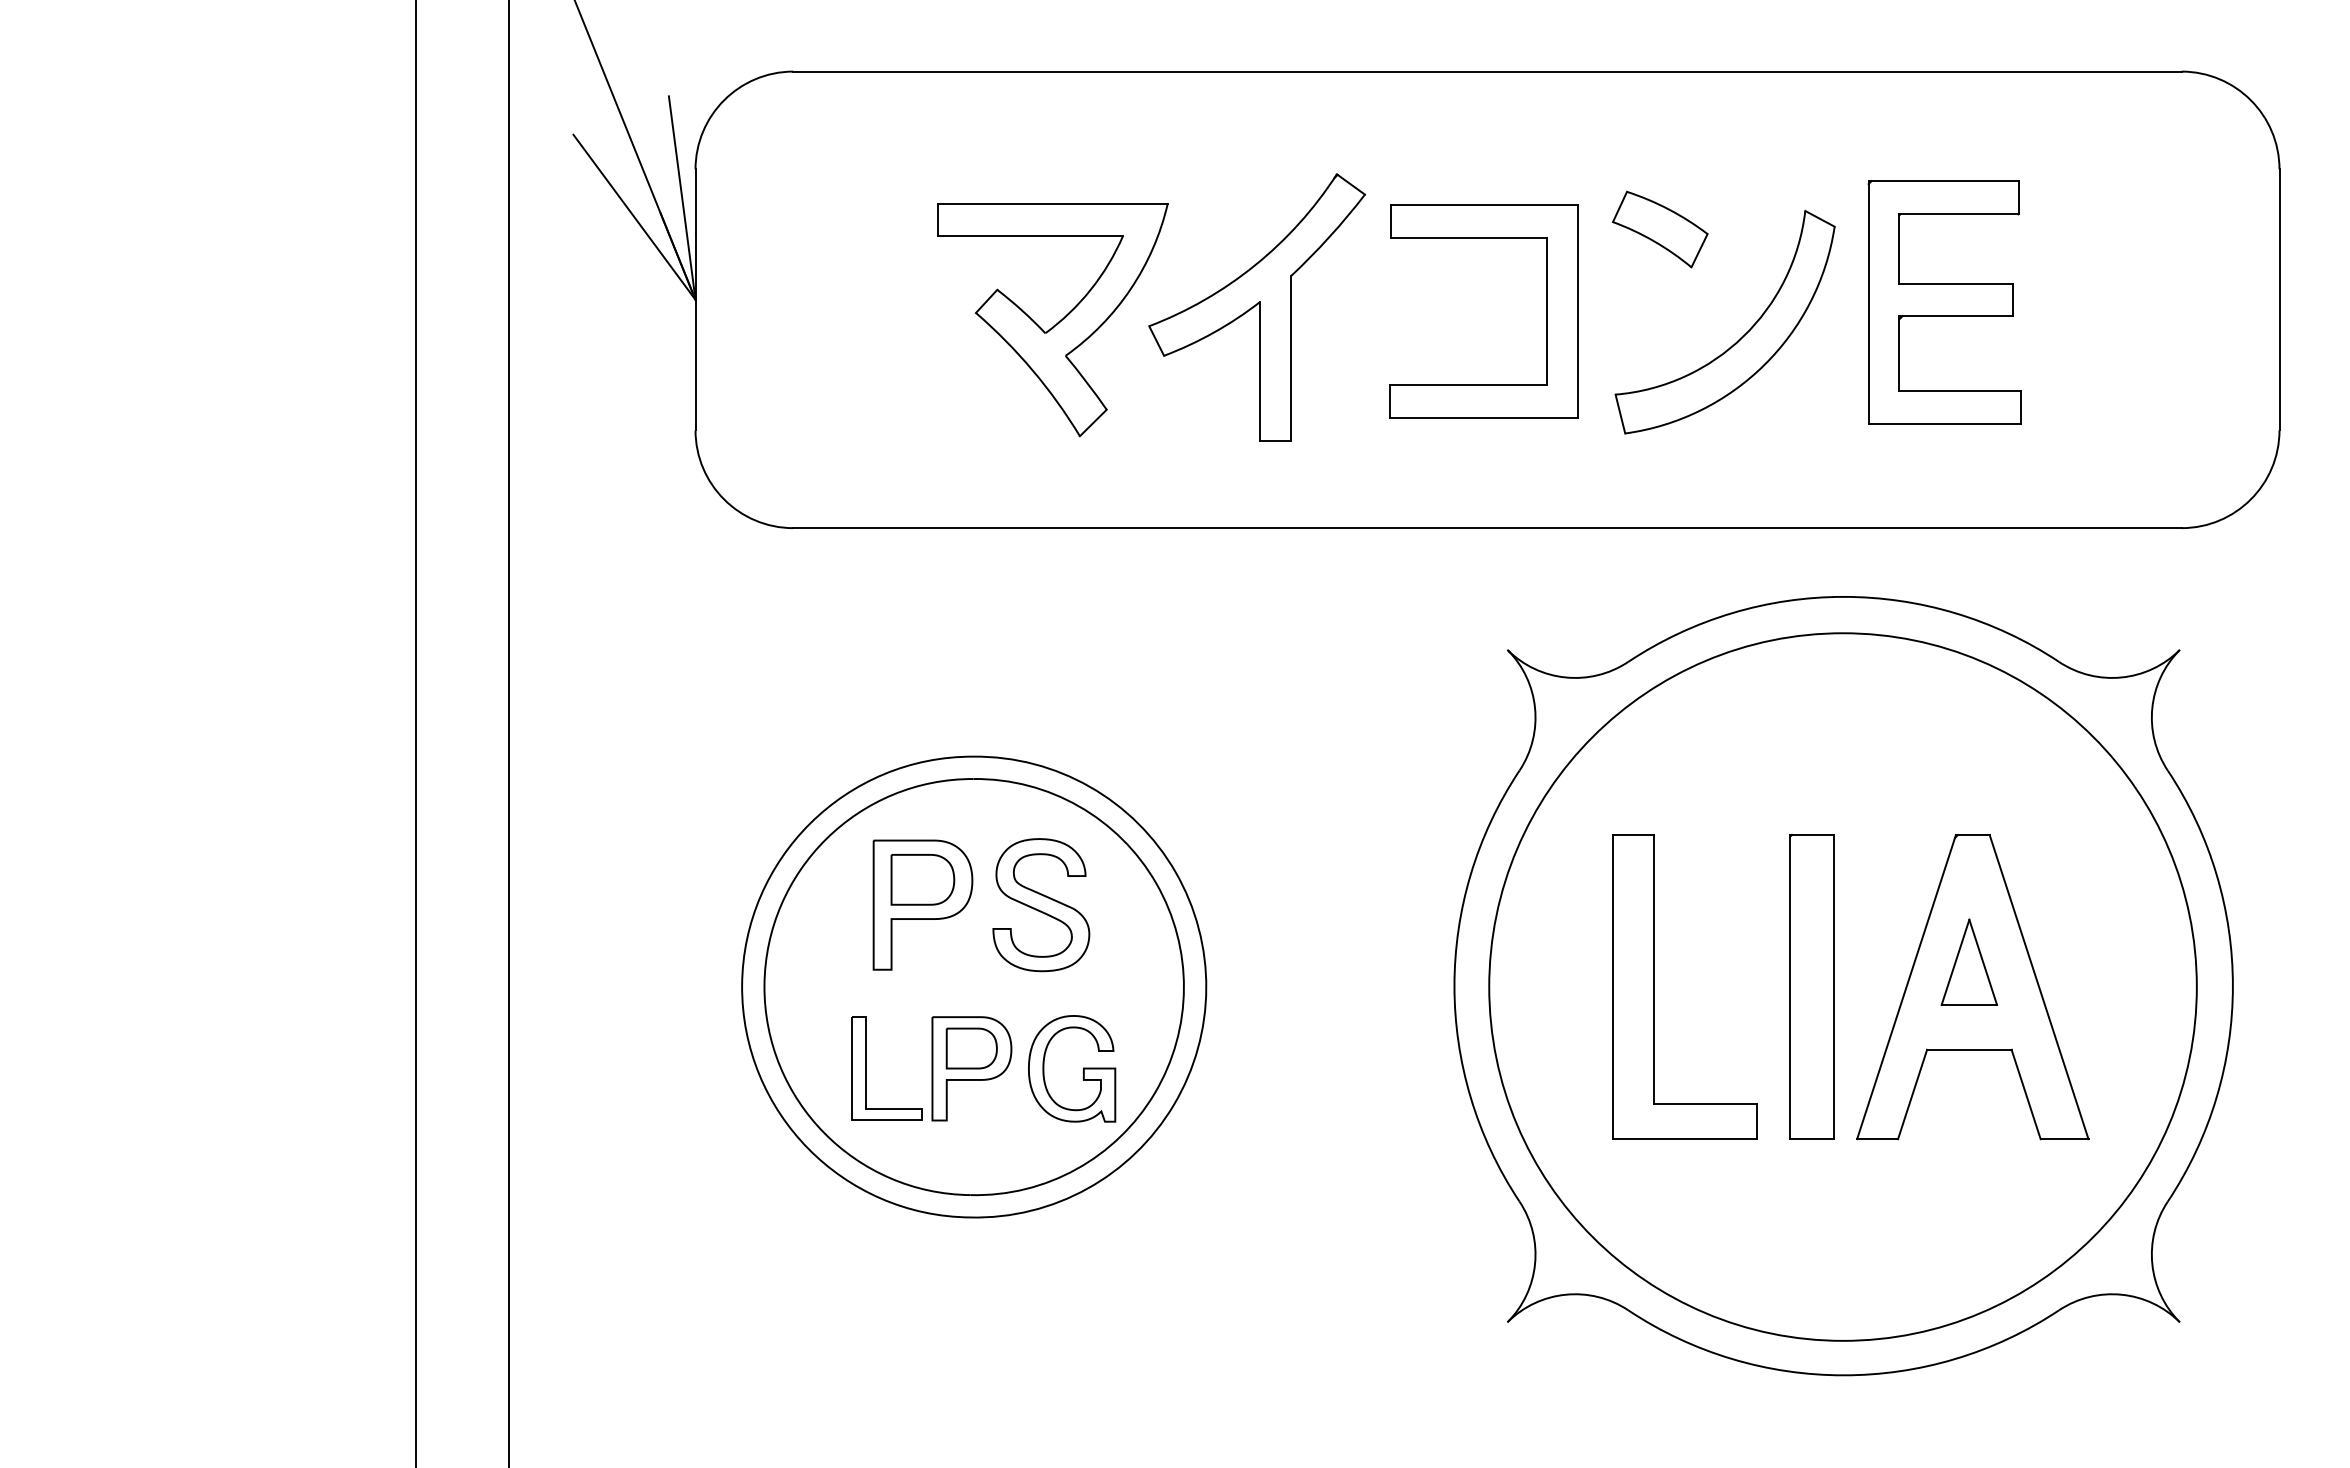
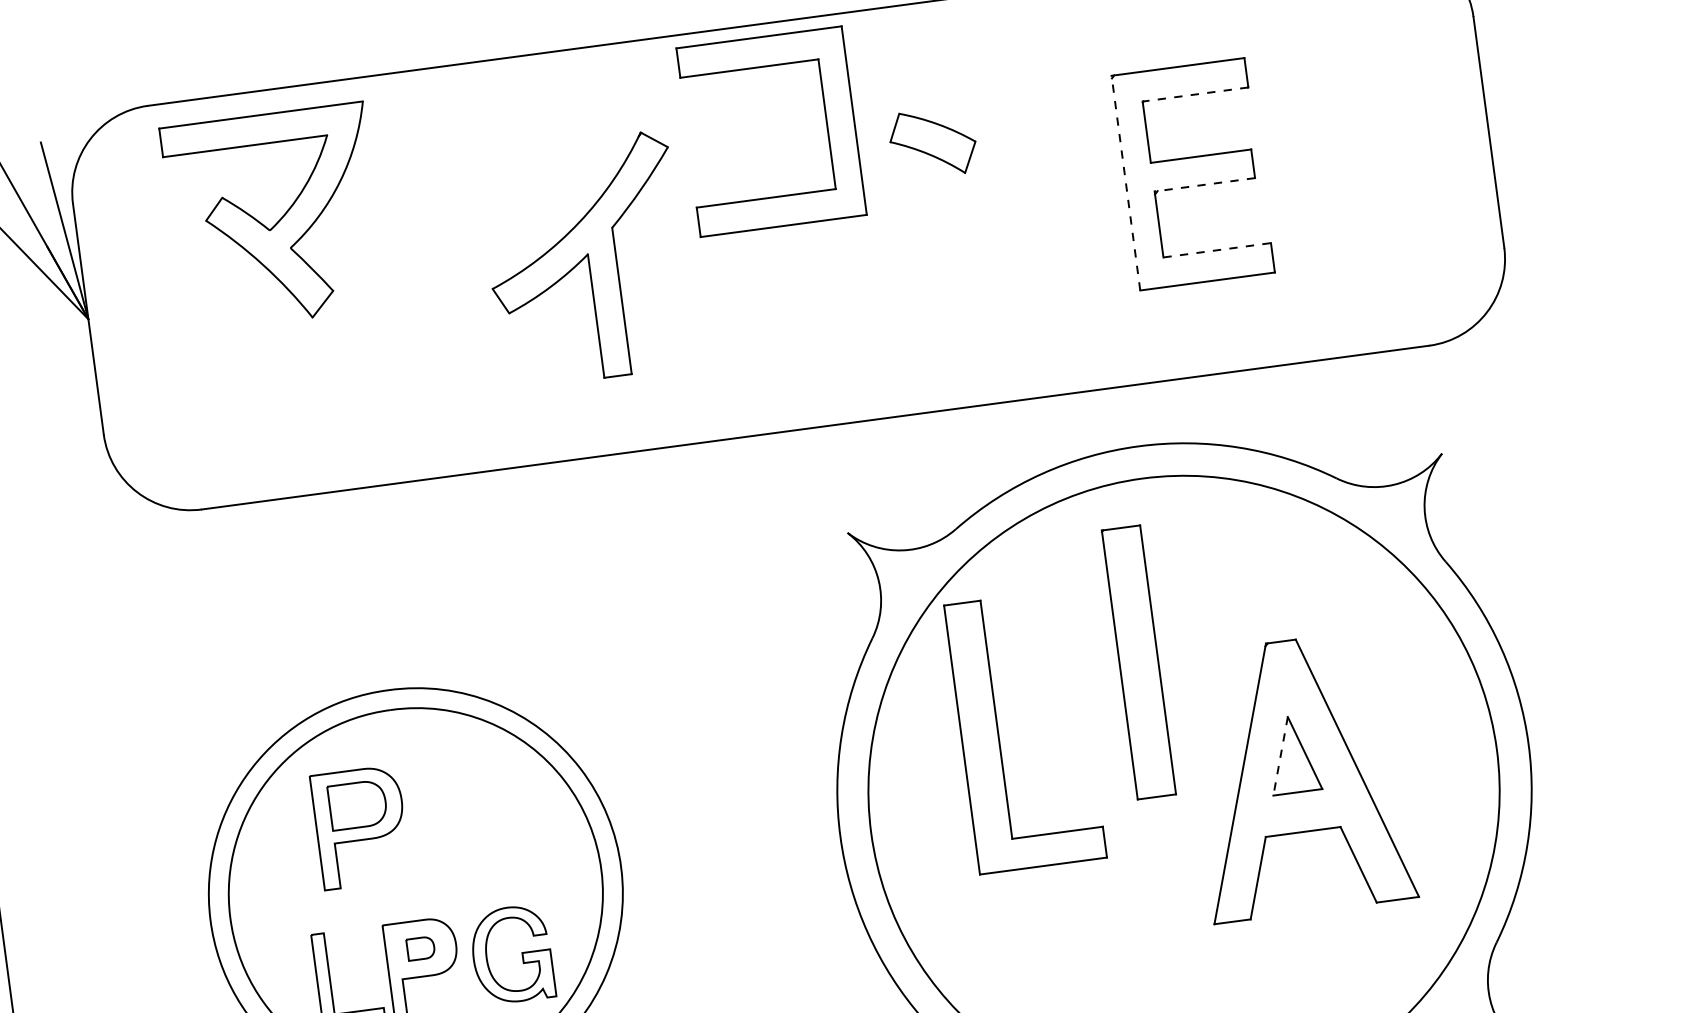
line: (1959, 214) -> (1195, 94), solid -> dashed
line: (1868, 302) -> (1125, 183), solid -> dashed
part: (1546, 311) -> (826, 124), moved
line: (1956, 316) -> (1205, 185), solid -> dashed
part: (1052, 320) -> (274, 218), moved
part: (1740, 337) -> (1016, 229), removed
line: (1960, 390) -> (1217, 250), solid -> dashed
part: (1041, 905) -> (465, 813), removed
line: (1955, 962) -> (1280, 756), solid -> dashed
part: (1654, 986) -> (998, 734), moved
part: (1811, 986) -> (1138, 662), moved
part: (971, 1048) -> (420, 948), size x0.6

